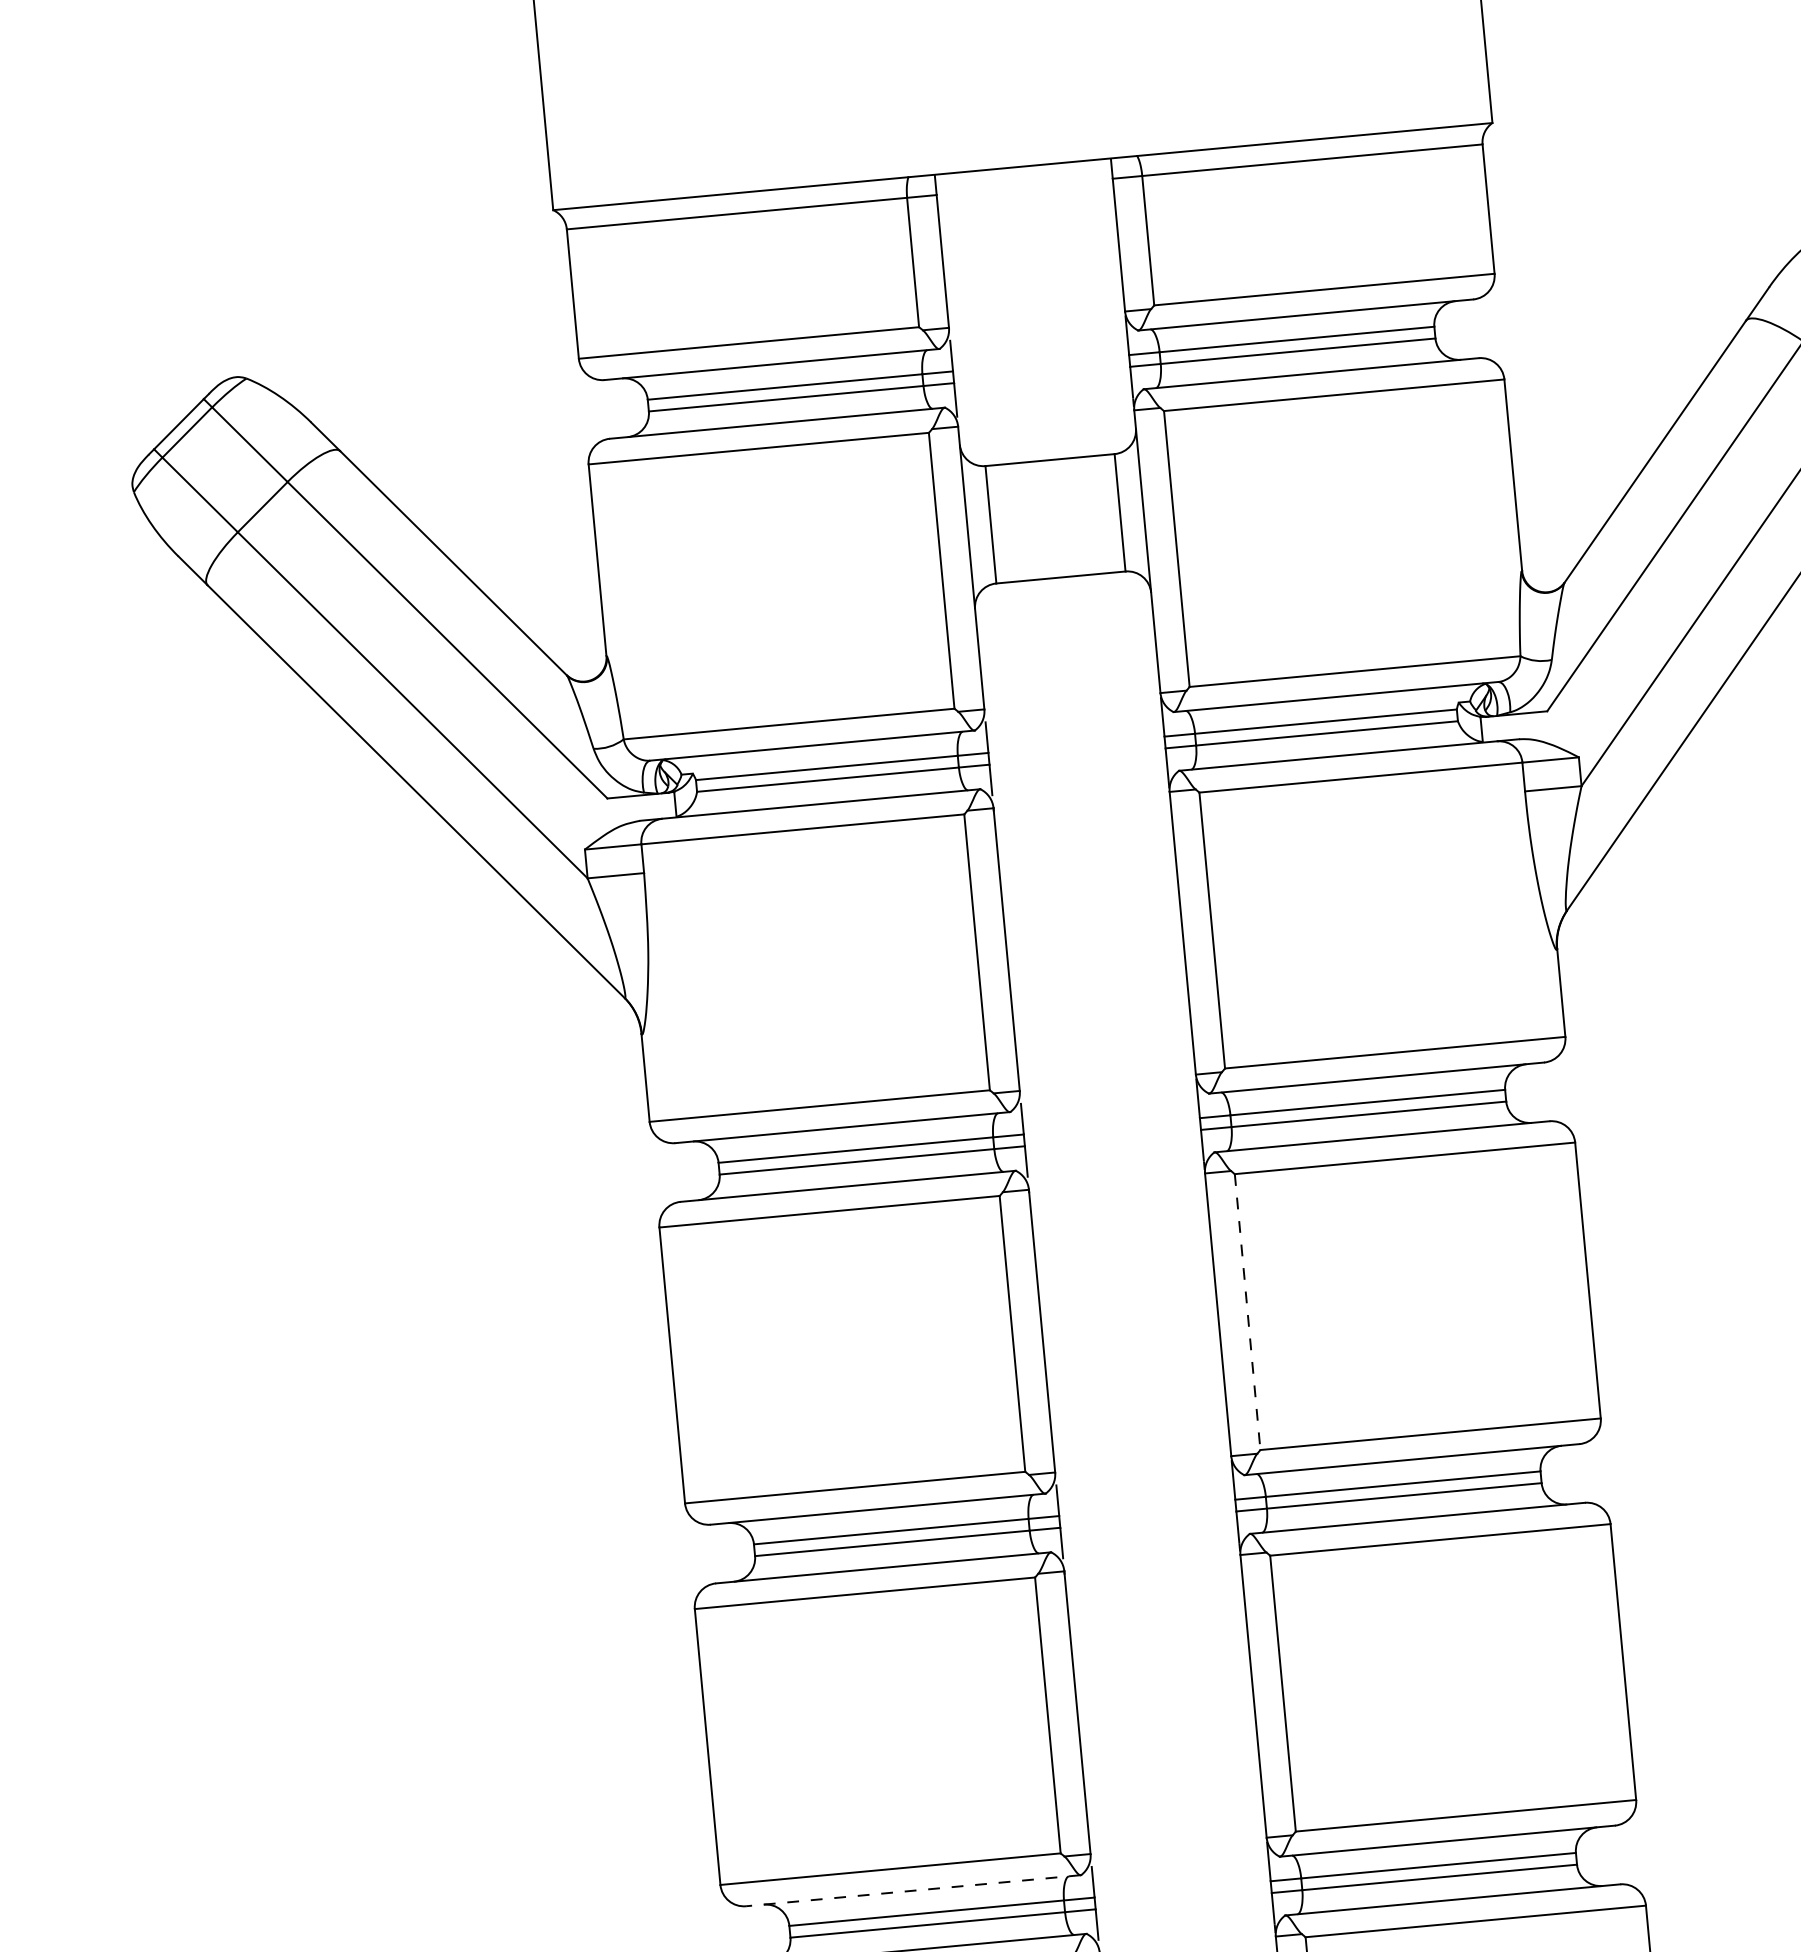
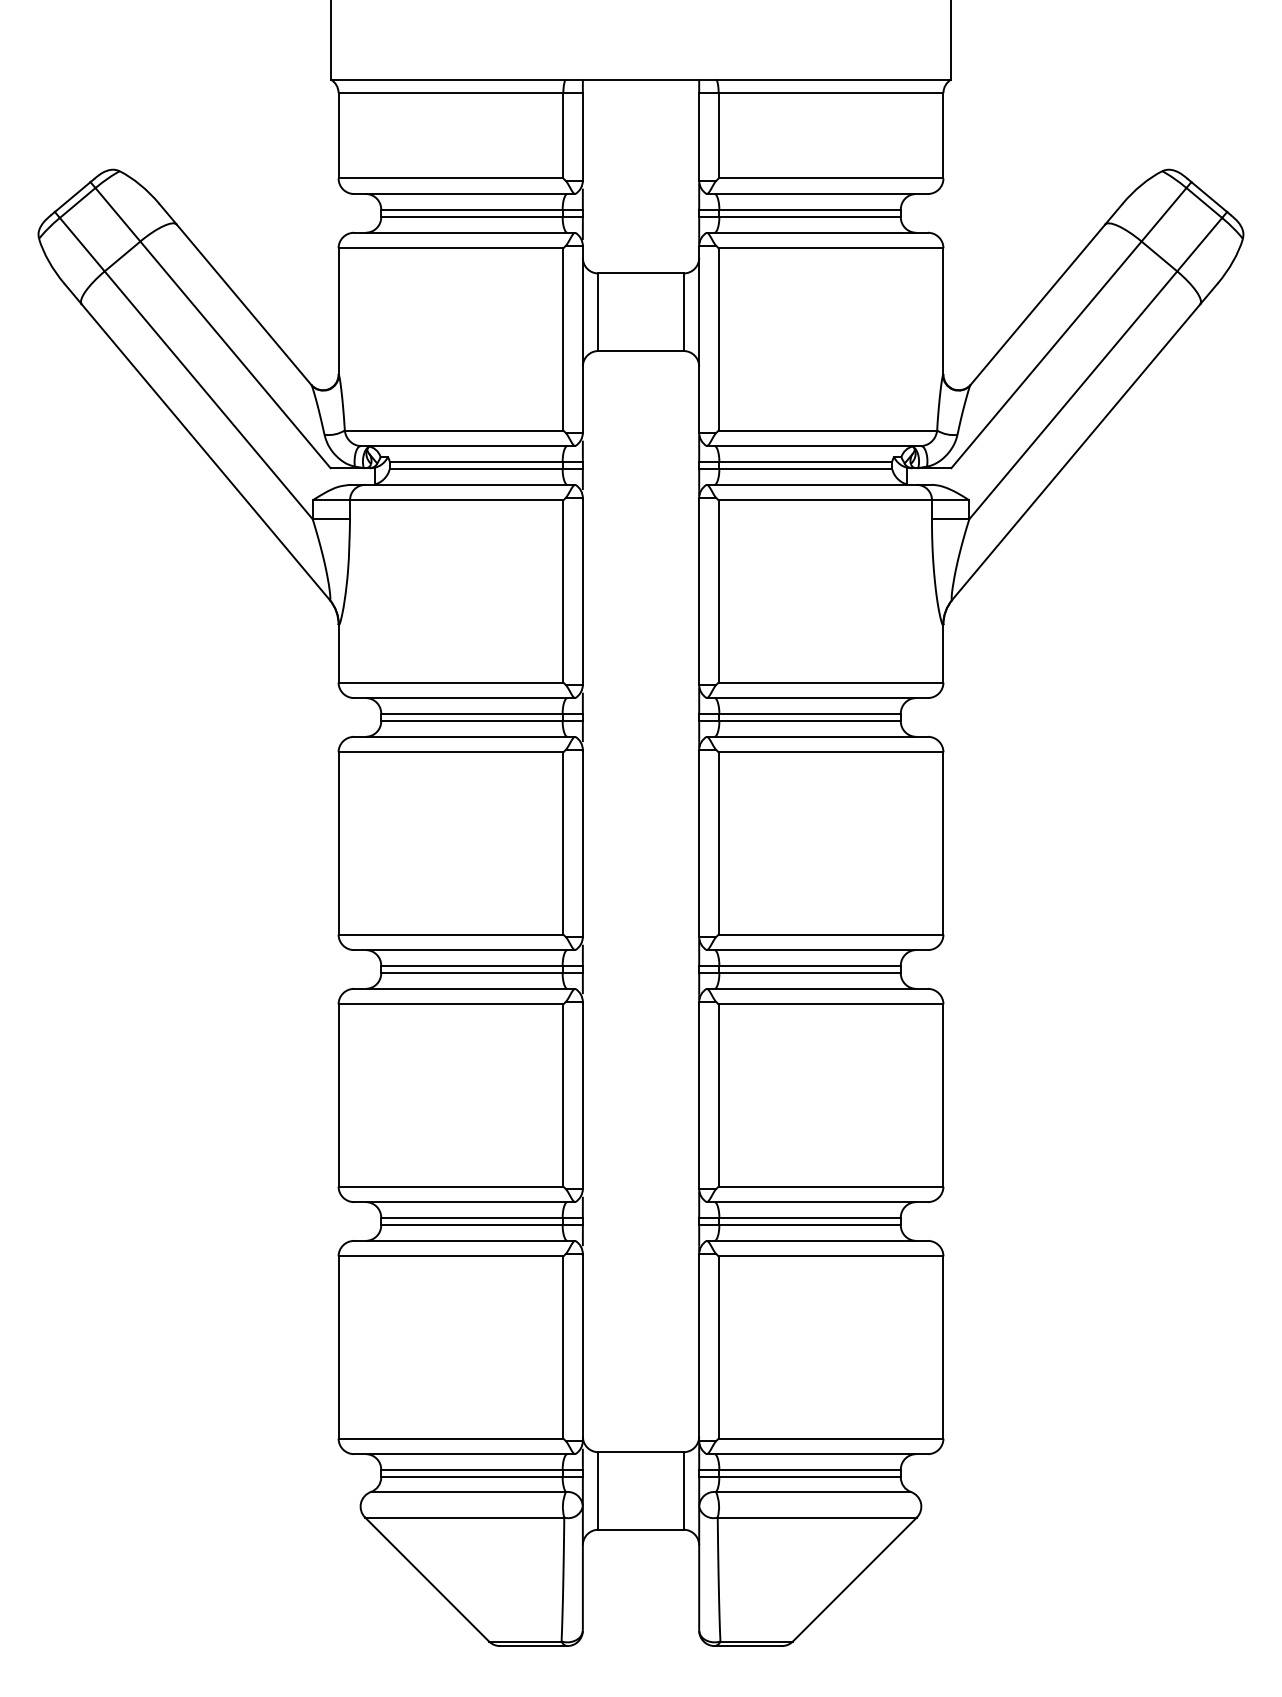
line: (1247, 1312) -> (718, 843), dashed -> solid
line: (913, 1891) -> (464, 1202), dashed -> solid

